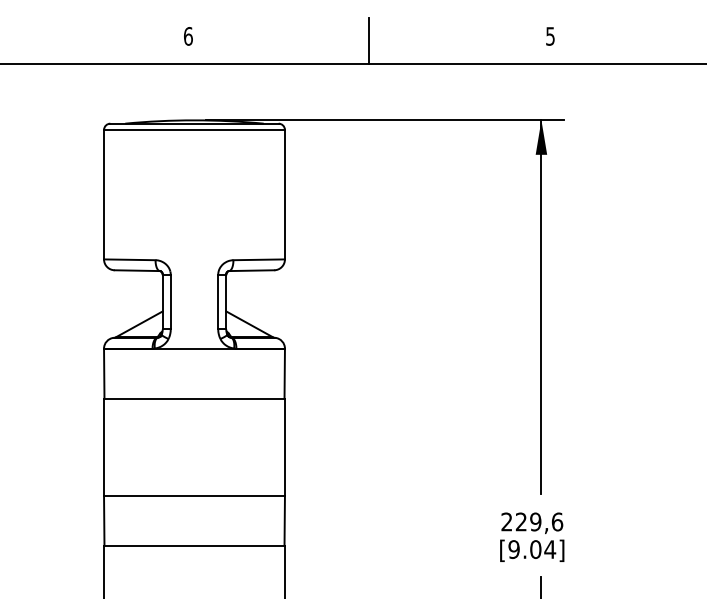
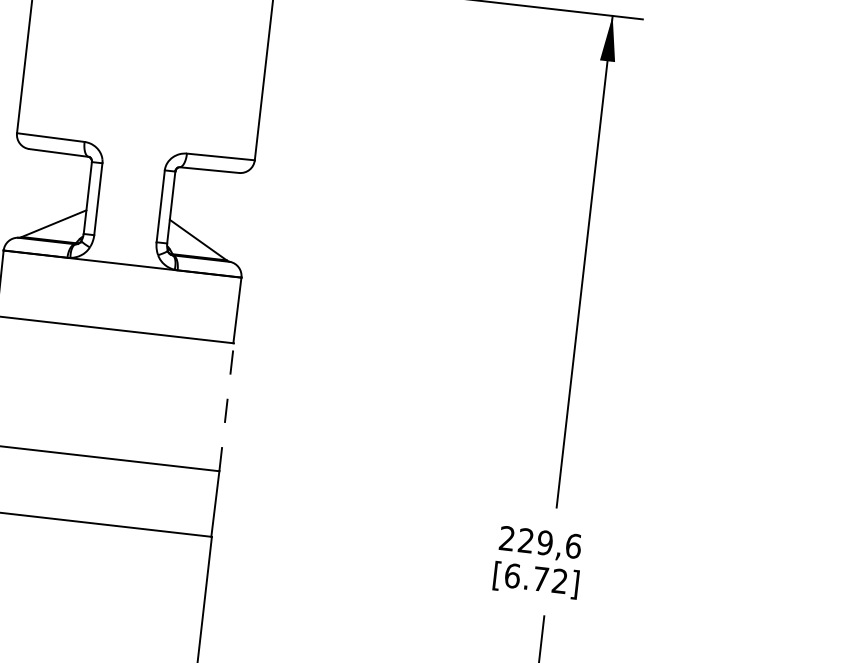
line: (284, 447) -> (226, 407), solid -> dashed
text: (532, 549) -> (536, 578), [9.04] -> [6.72]

